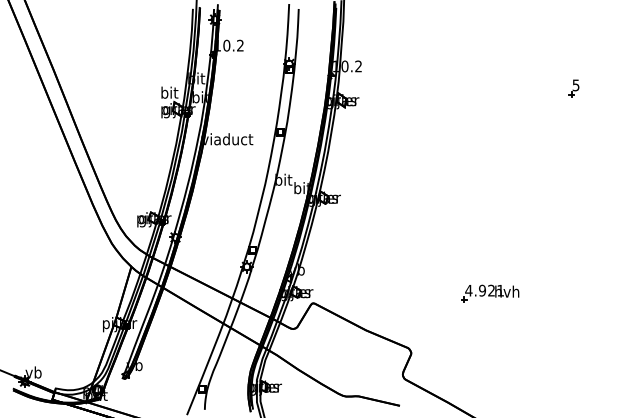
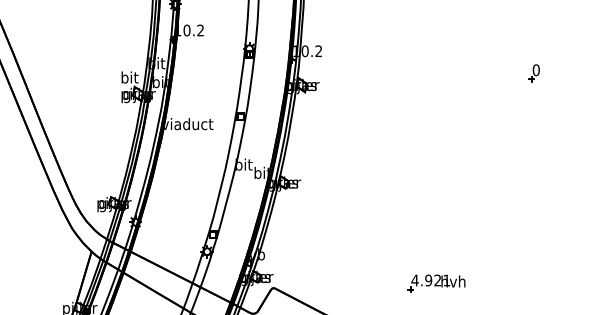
text: (575, 85) -> (535, 70), 5 -> 0
part: (490, 293) -> (436, 283), moved

